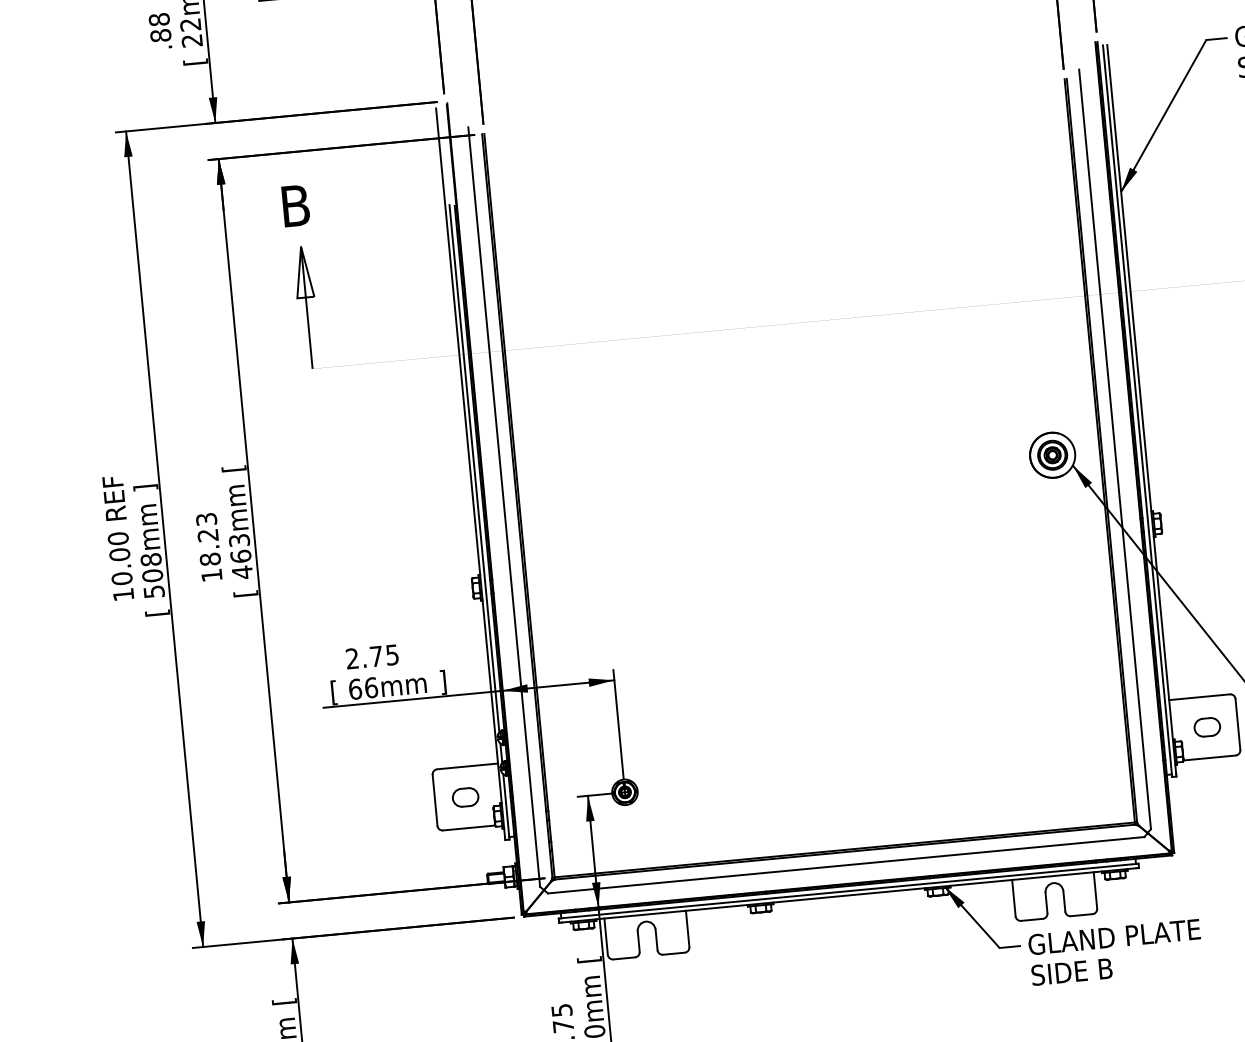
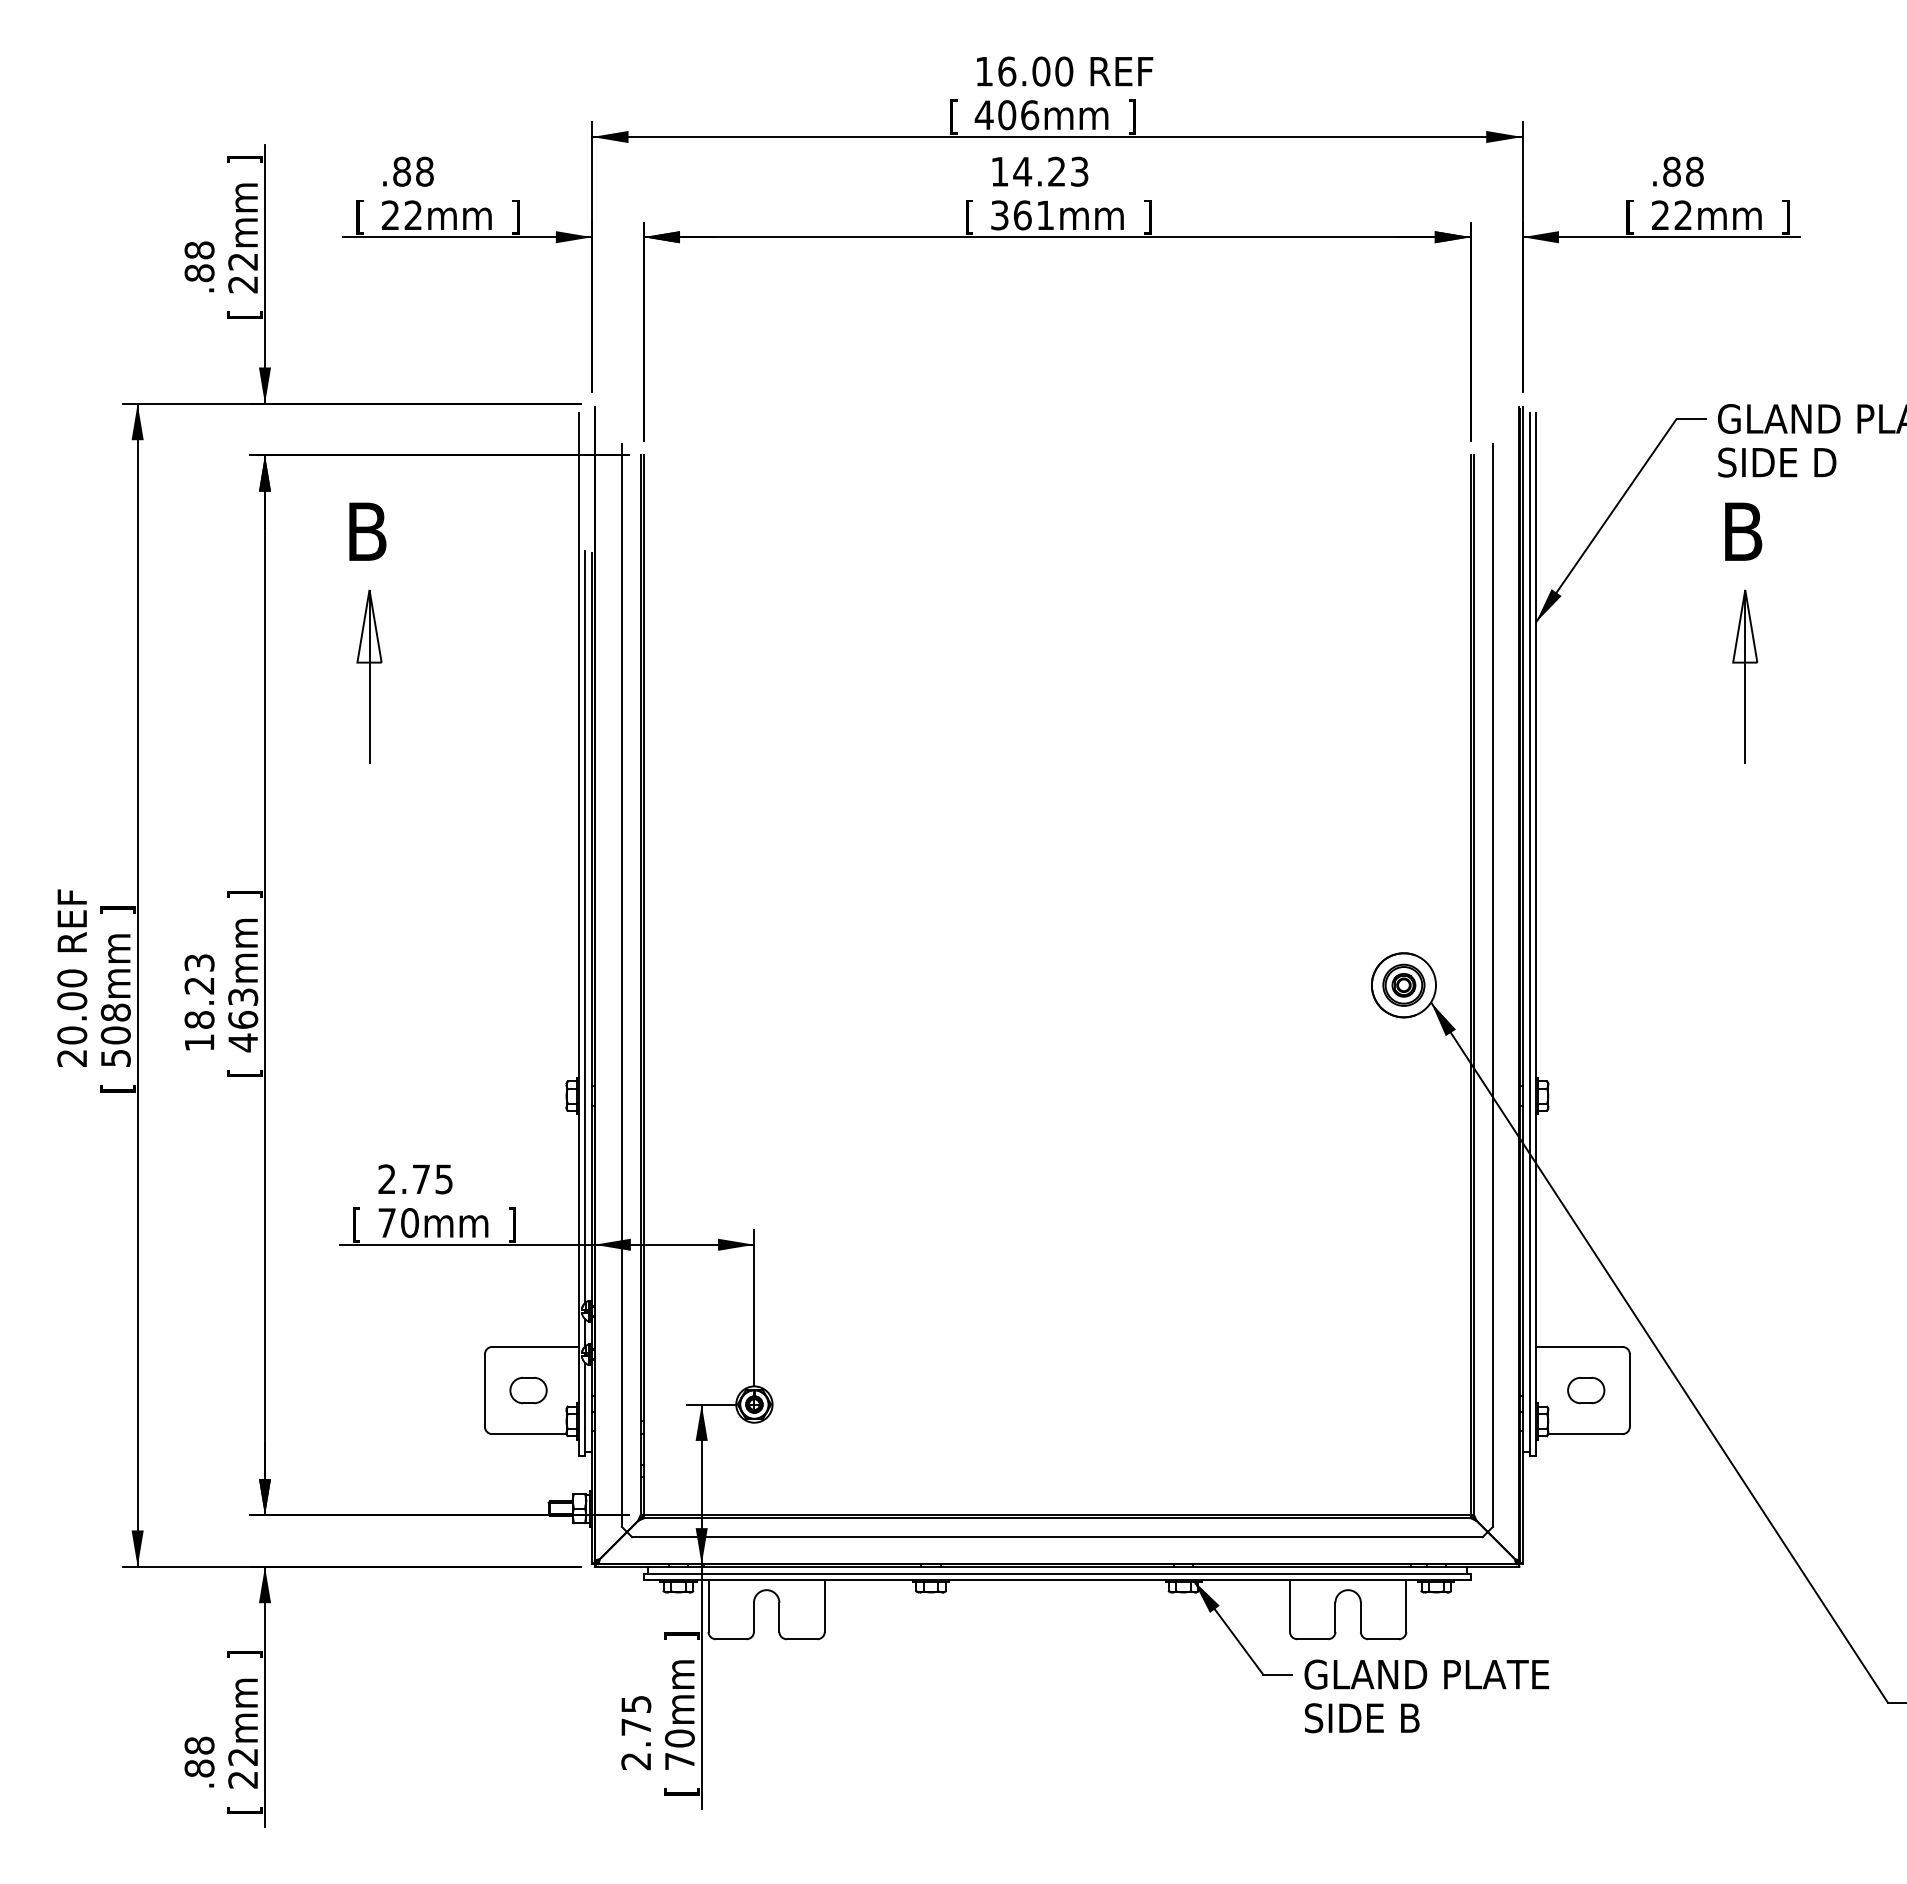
text: (233, 468) -> (244, 894), [ -> ]
text: (123, 594) -> (71, 1058), 10.00 -> 20.00
text: (363, 688) -> (398, 1222), 66mm -> 70mm
text: (589, 959) -> (681, 1635), [ -> ]
text: (283, 1001) -> (244, 1654), [ -> ]

